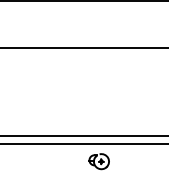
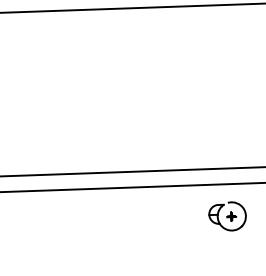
part: (98, 161) -> (226, 216), moved

